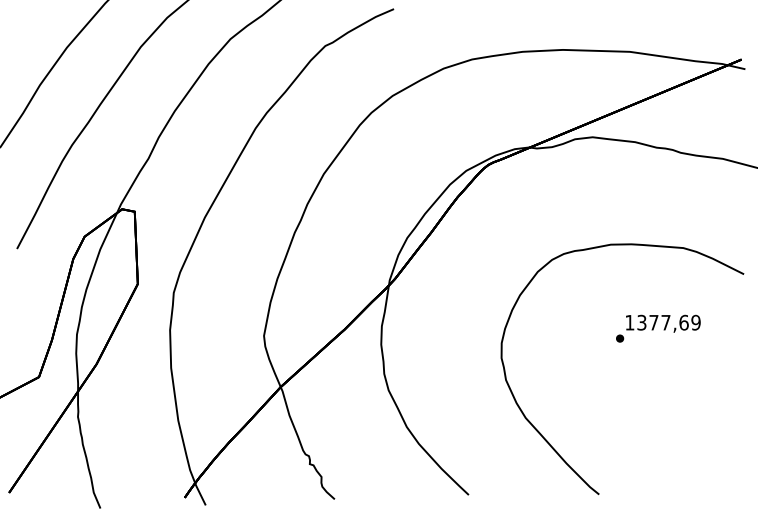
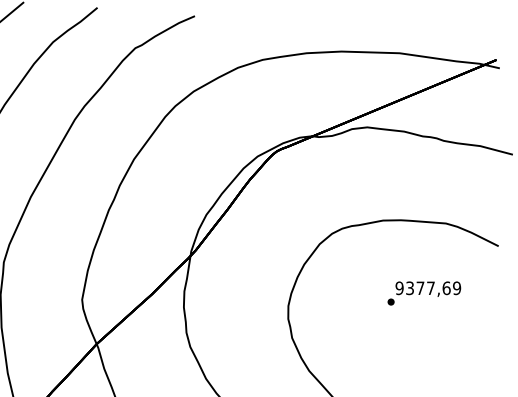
text: (629, 322) -> (399, 288), 1377,69 -> 9377,69

